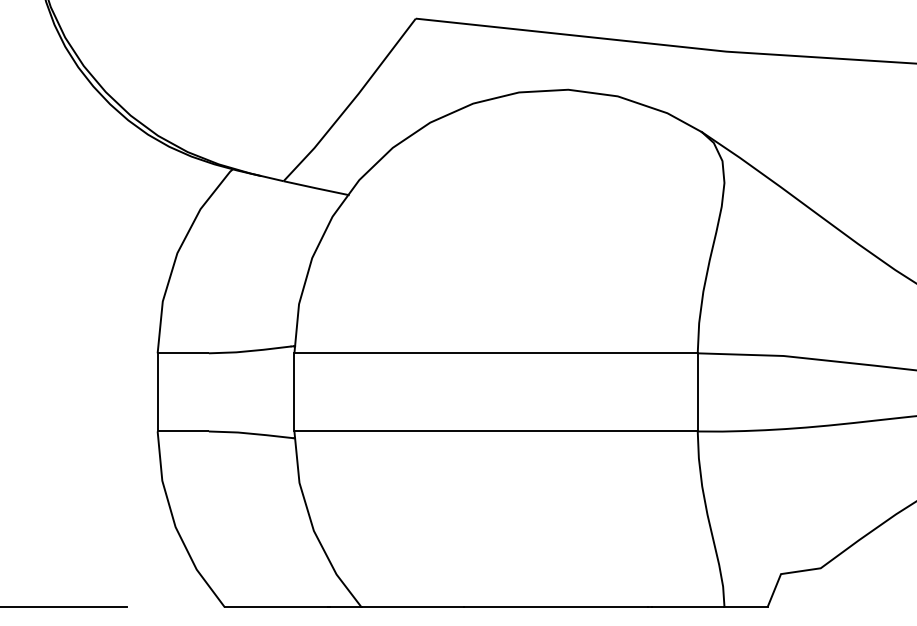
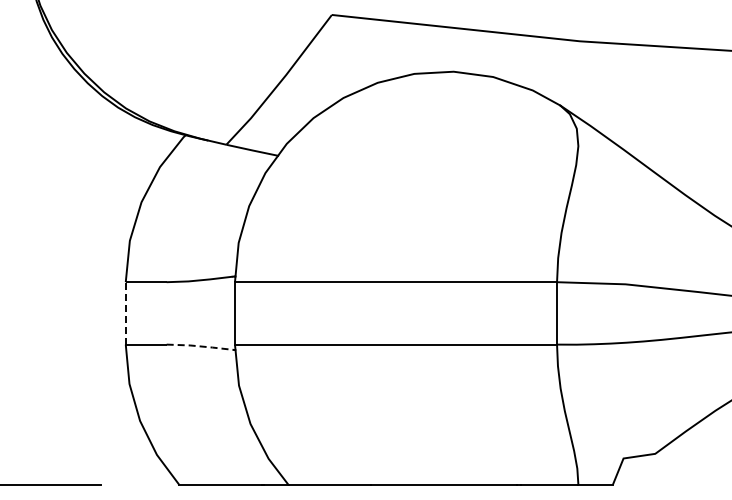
line: (157, 391) -> (125, 312), solid -> dashed
line: (251, 433) -> (200, 346), solid -> dashed

